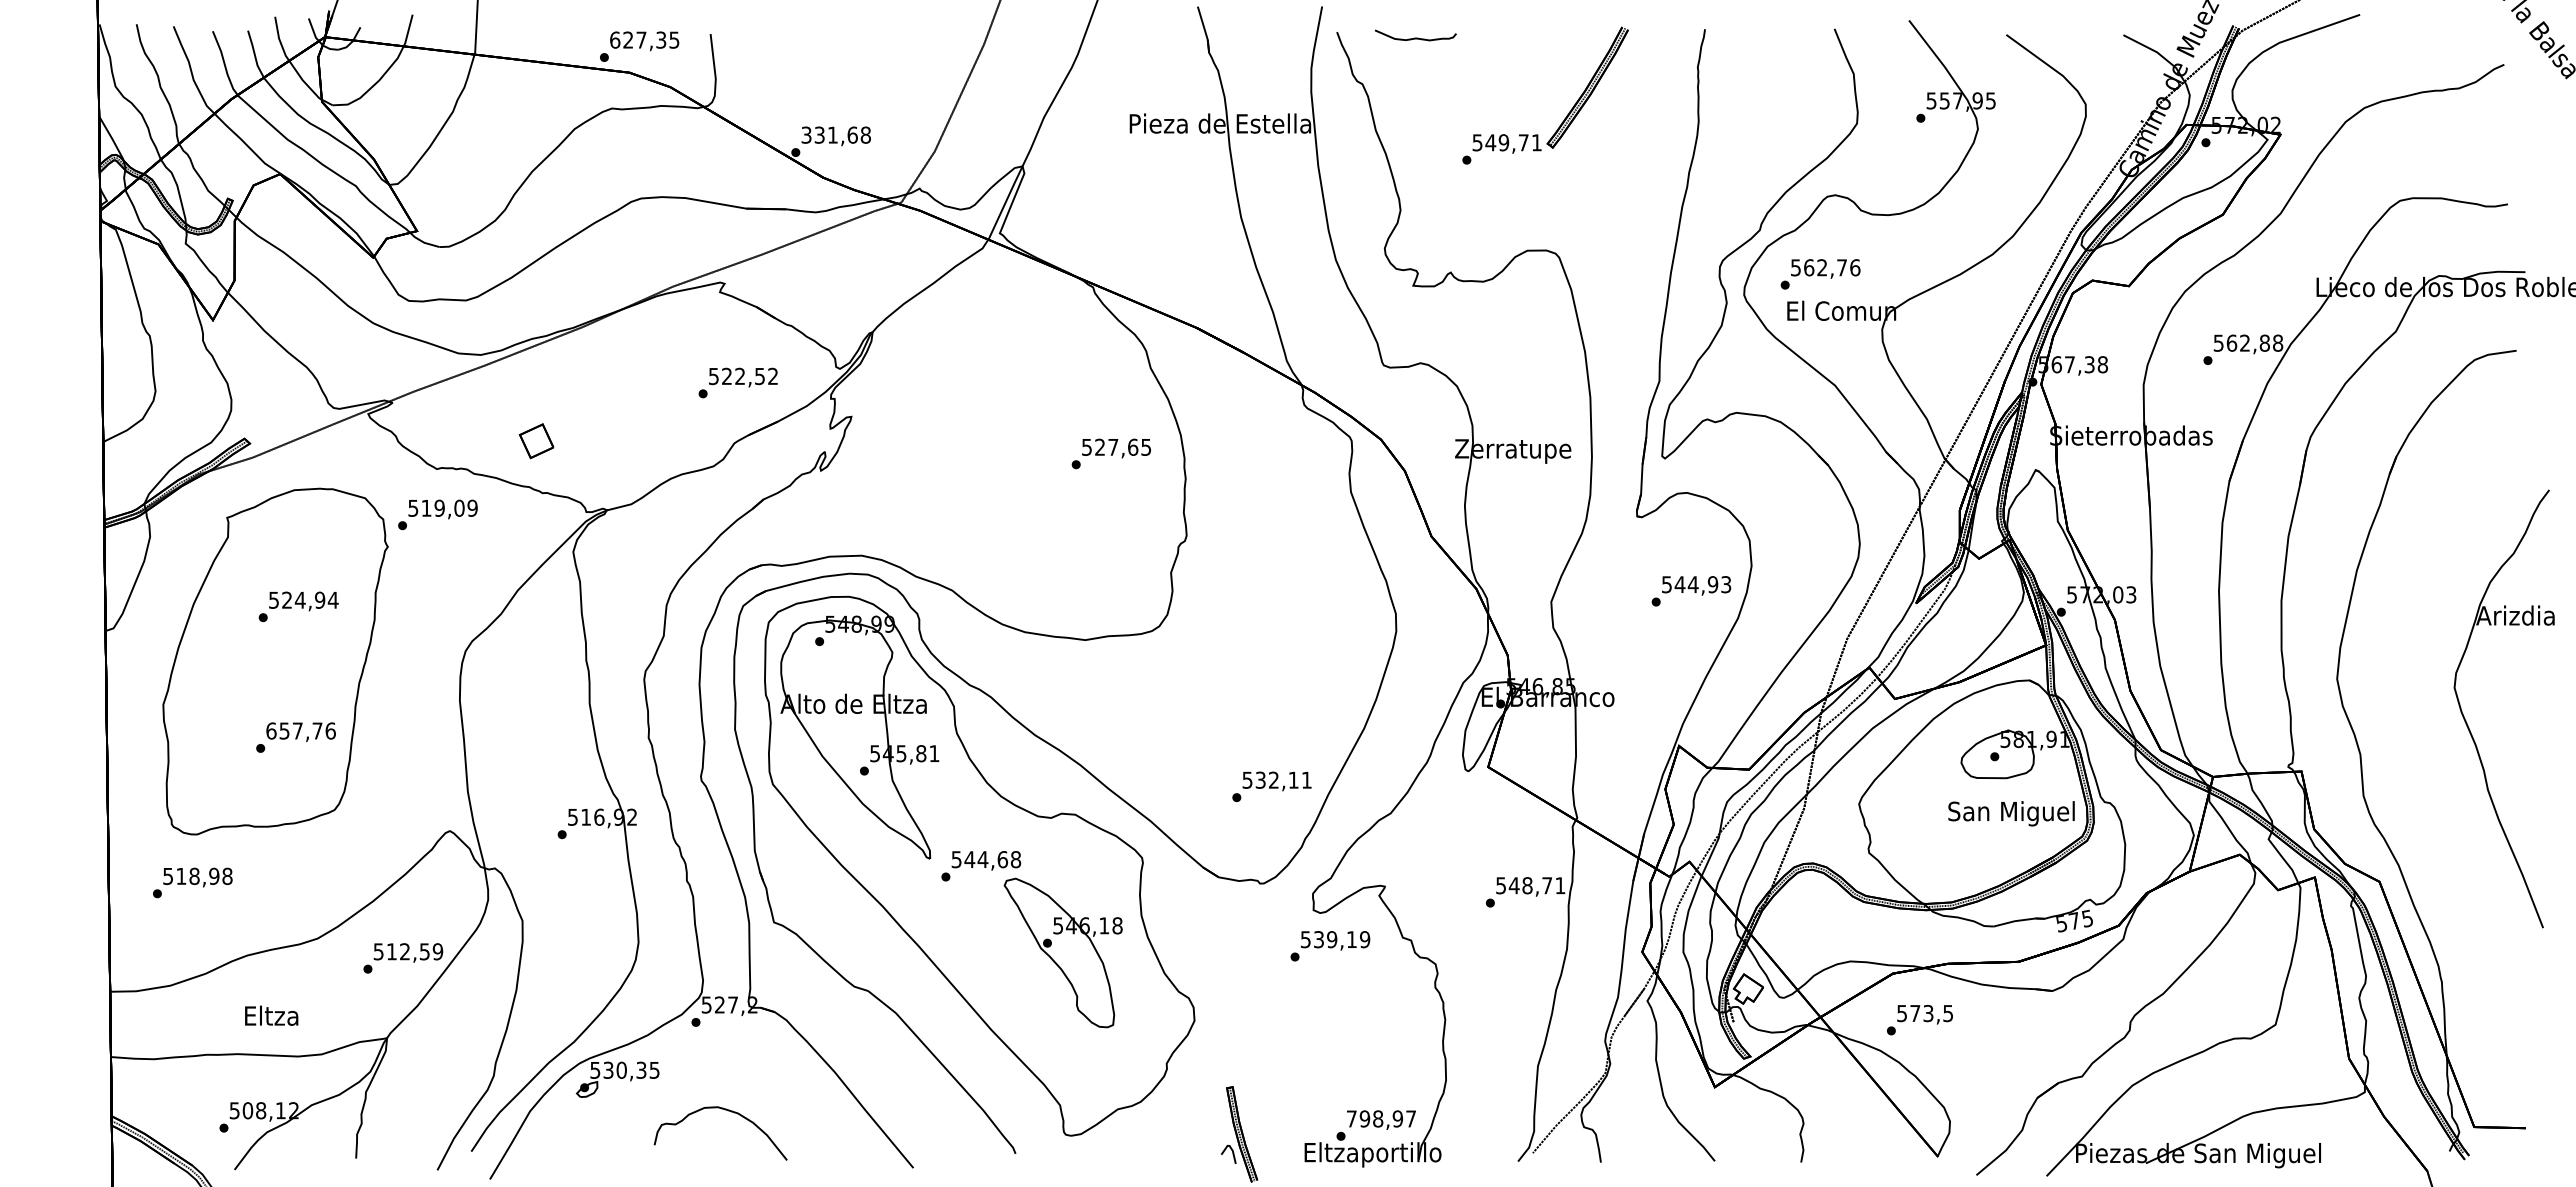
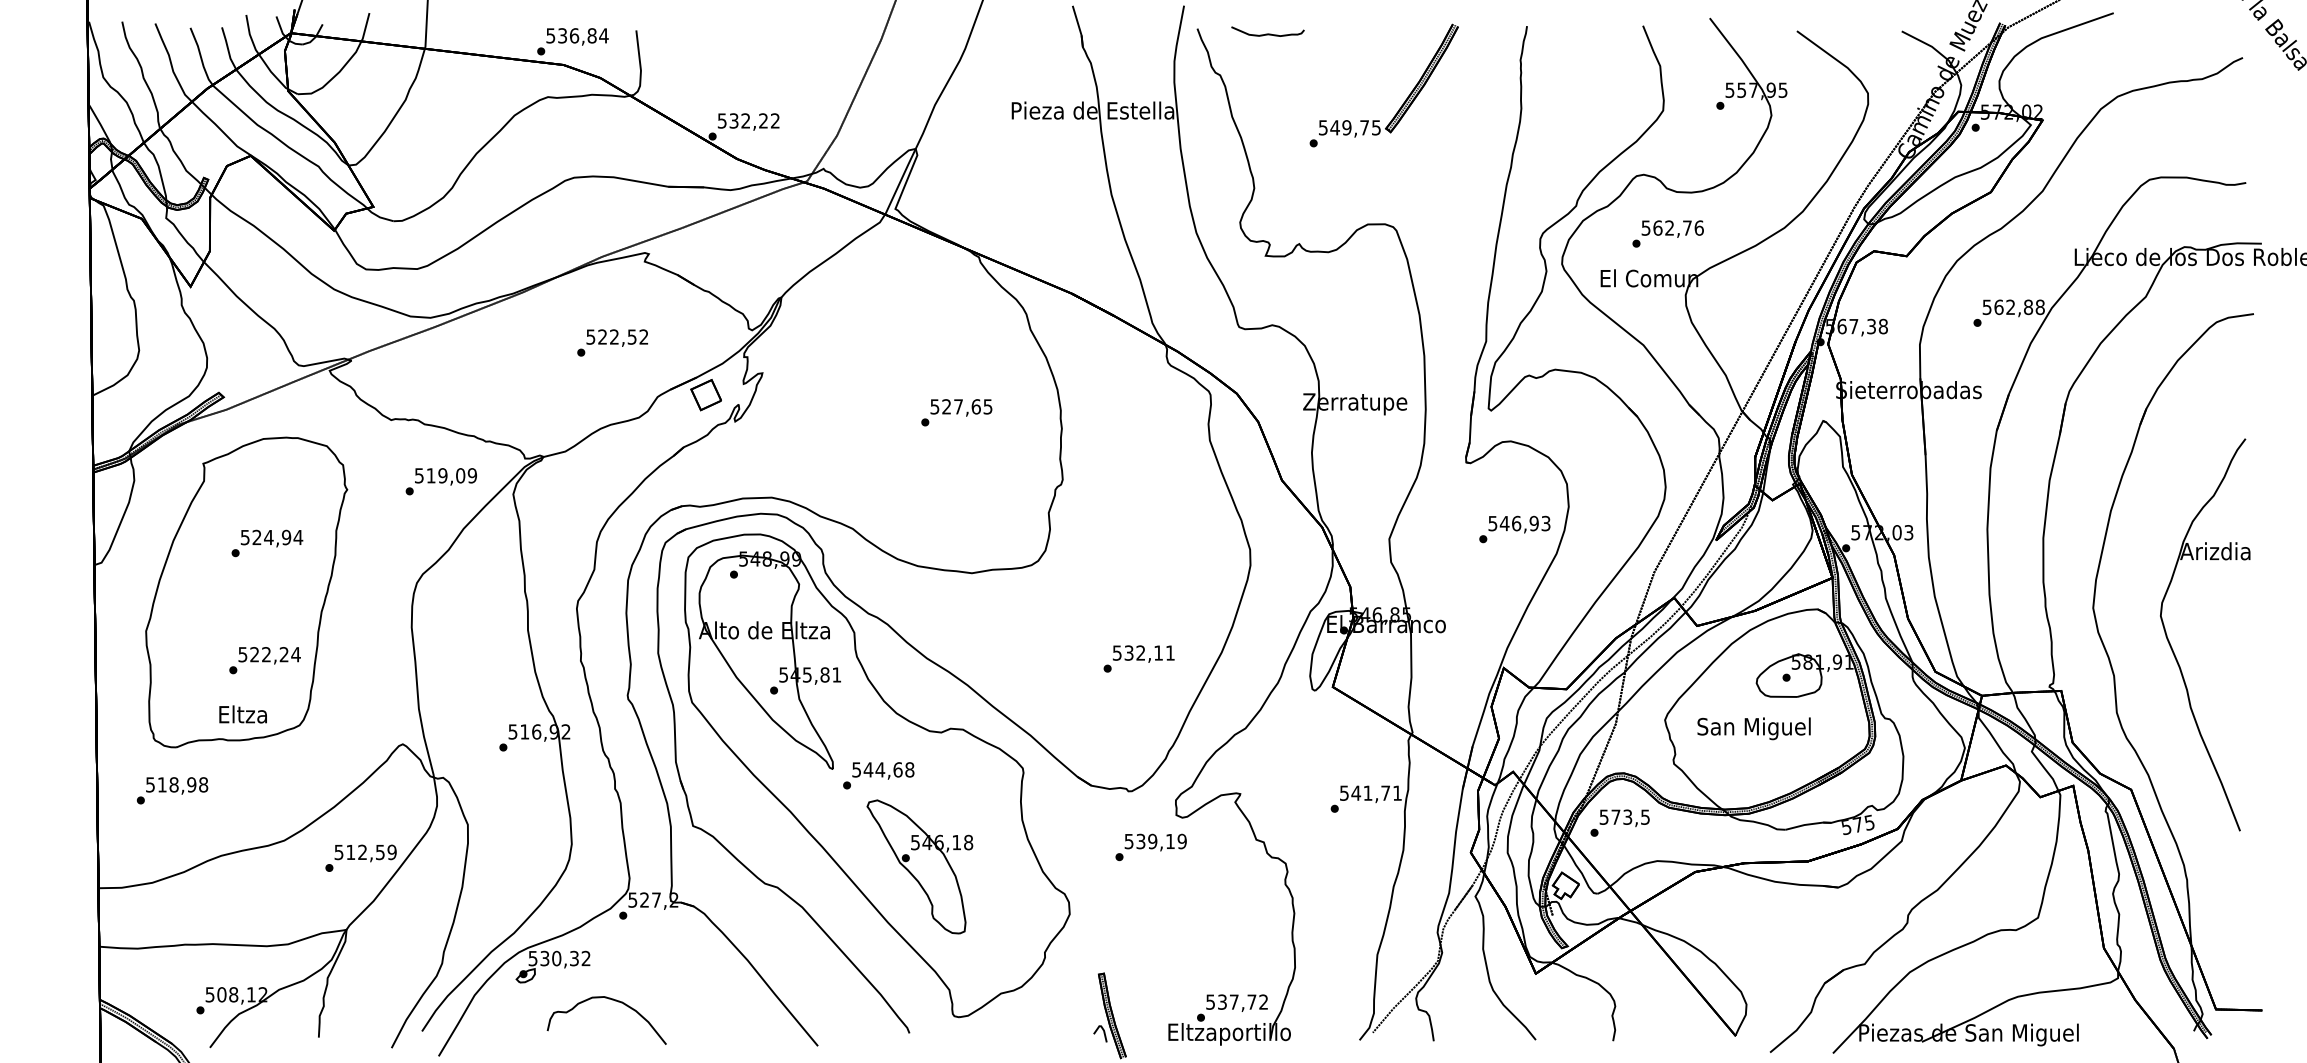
text: (644, 39) -> (577, 35), 627,35 -> 536,84
text: (836, 134) -> (749, 120), 331,68 -> 532,22
text: (1536, 142) -> (1376, 127), 549,71 -> 549,75
text: (1820, 274) -> (1668, 234), moved
text: (737, 382) -> (612, 342), moved
part: (536, 441) -> (706, 395), moved
text: (1110, 453) -> (955, 412), moved
text: (437, 514) -> (440, 481), moved
text: (1692, 584) -> (1515, 523), 544,93 -> 546,93
part: (2466, 720) -> (2171, 645), moved
text: (301, 730) -> (269, 654), 657,76 -> 522,24
text: (1271, 786) -> (1138, 658), moved
text: (2011, 813) -> (1754, 728), moved
text: (1527, 885) -> (1368, 793), 548,71 -> 541,71
text: (1330, 946) -> (1151, 847), moved
part: (1062, 952) -> (919, 866), moved
text: (271, 1015) -> (243, 714), moved
text: (1919, 1019) -> (1619, 822), moved
text: (654, 1069) -> (586, 957), 530,35 -> 530,32
curve: (728, 1111) -> (613, 1000), moved
text: (1380, 1118) -> (1236, 1001), 798,97 -> 537,72

